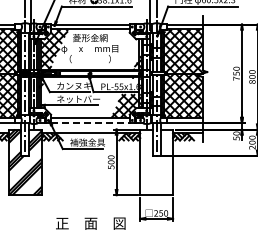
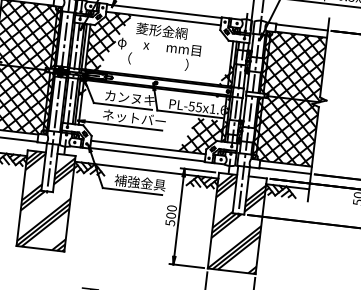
line: (90, 122) -> (147, 154), dashed -> solid
hatch: (156, 162) -> (237, 223), added

